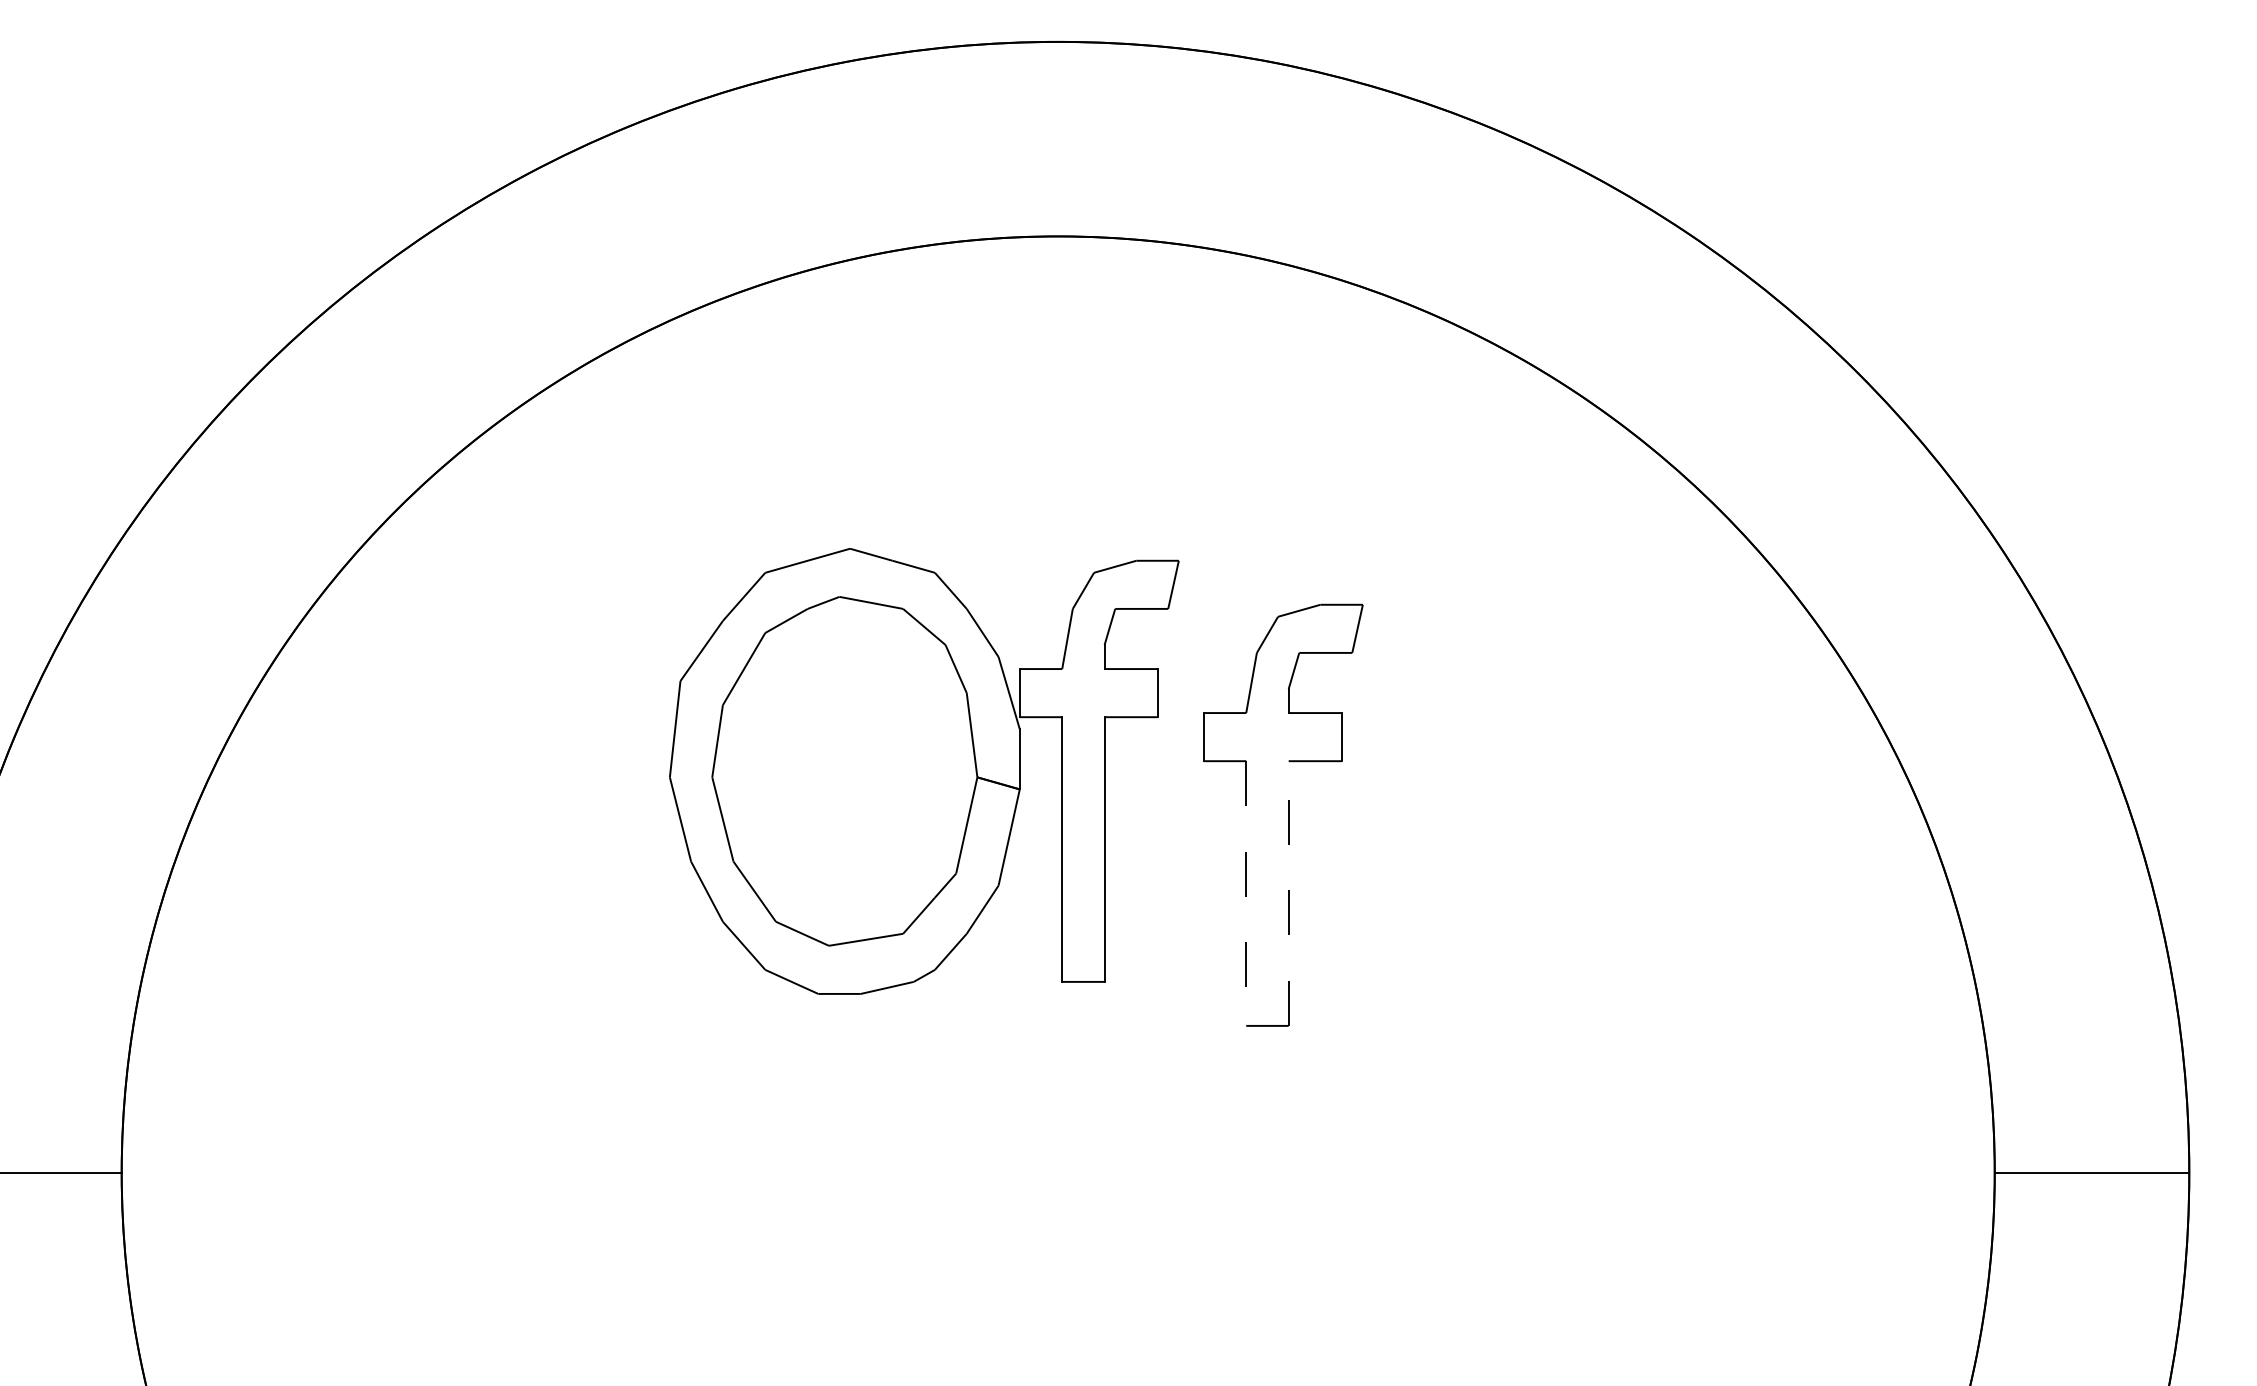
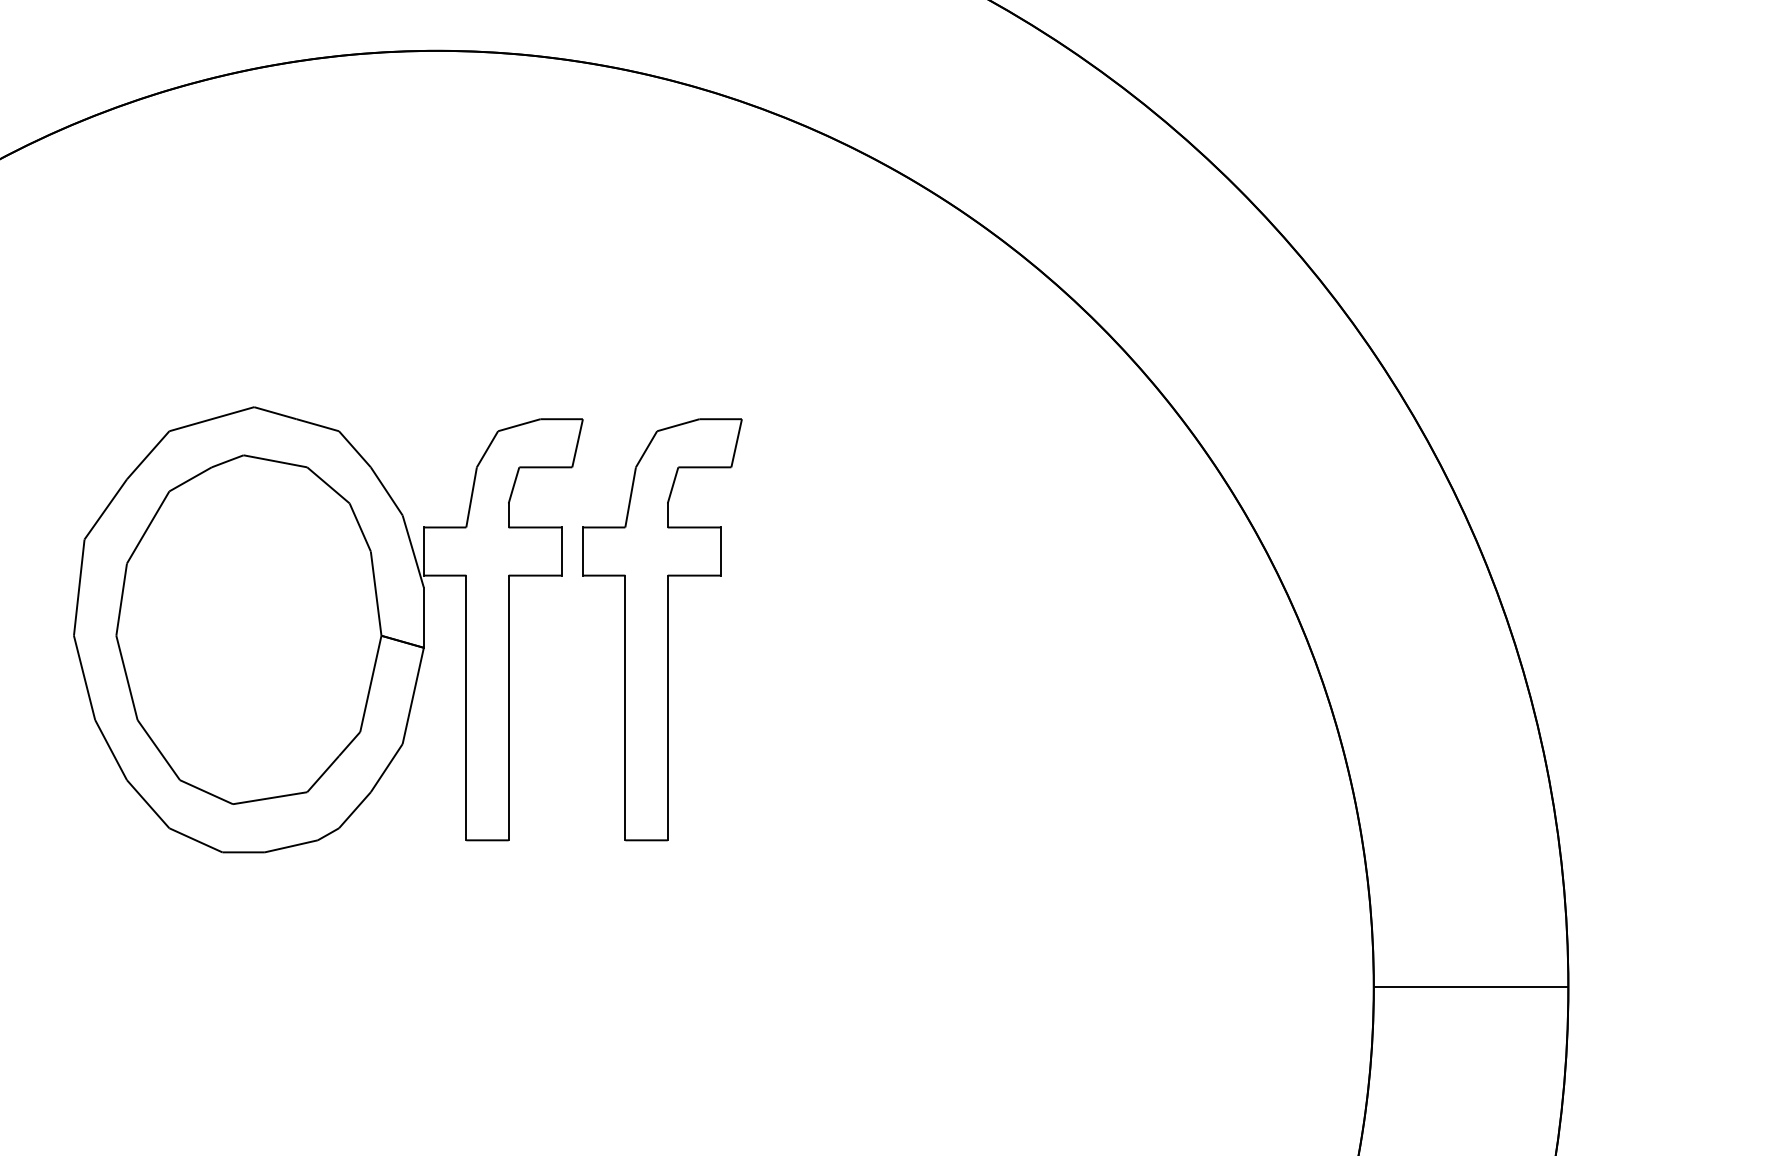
part: (924, 771) -> (328, 629), moved
line: (1288, 893) -> (667, 707), dashed -> solid
line: (1246, 894) -> (625, 708), dashed -> solid

